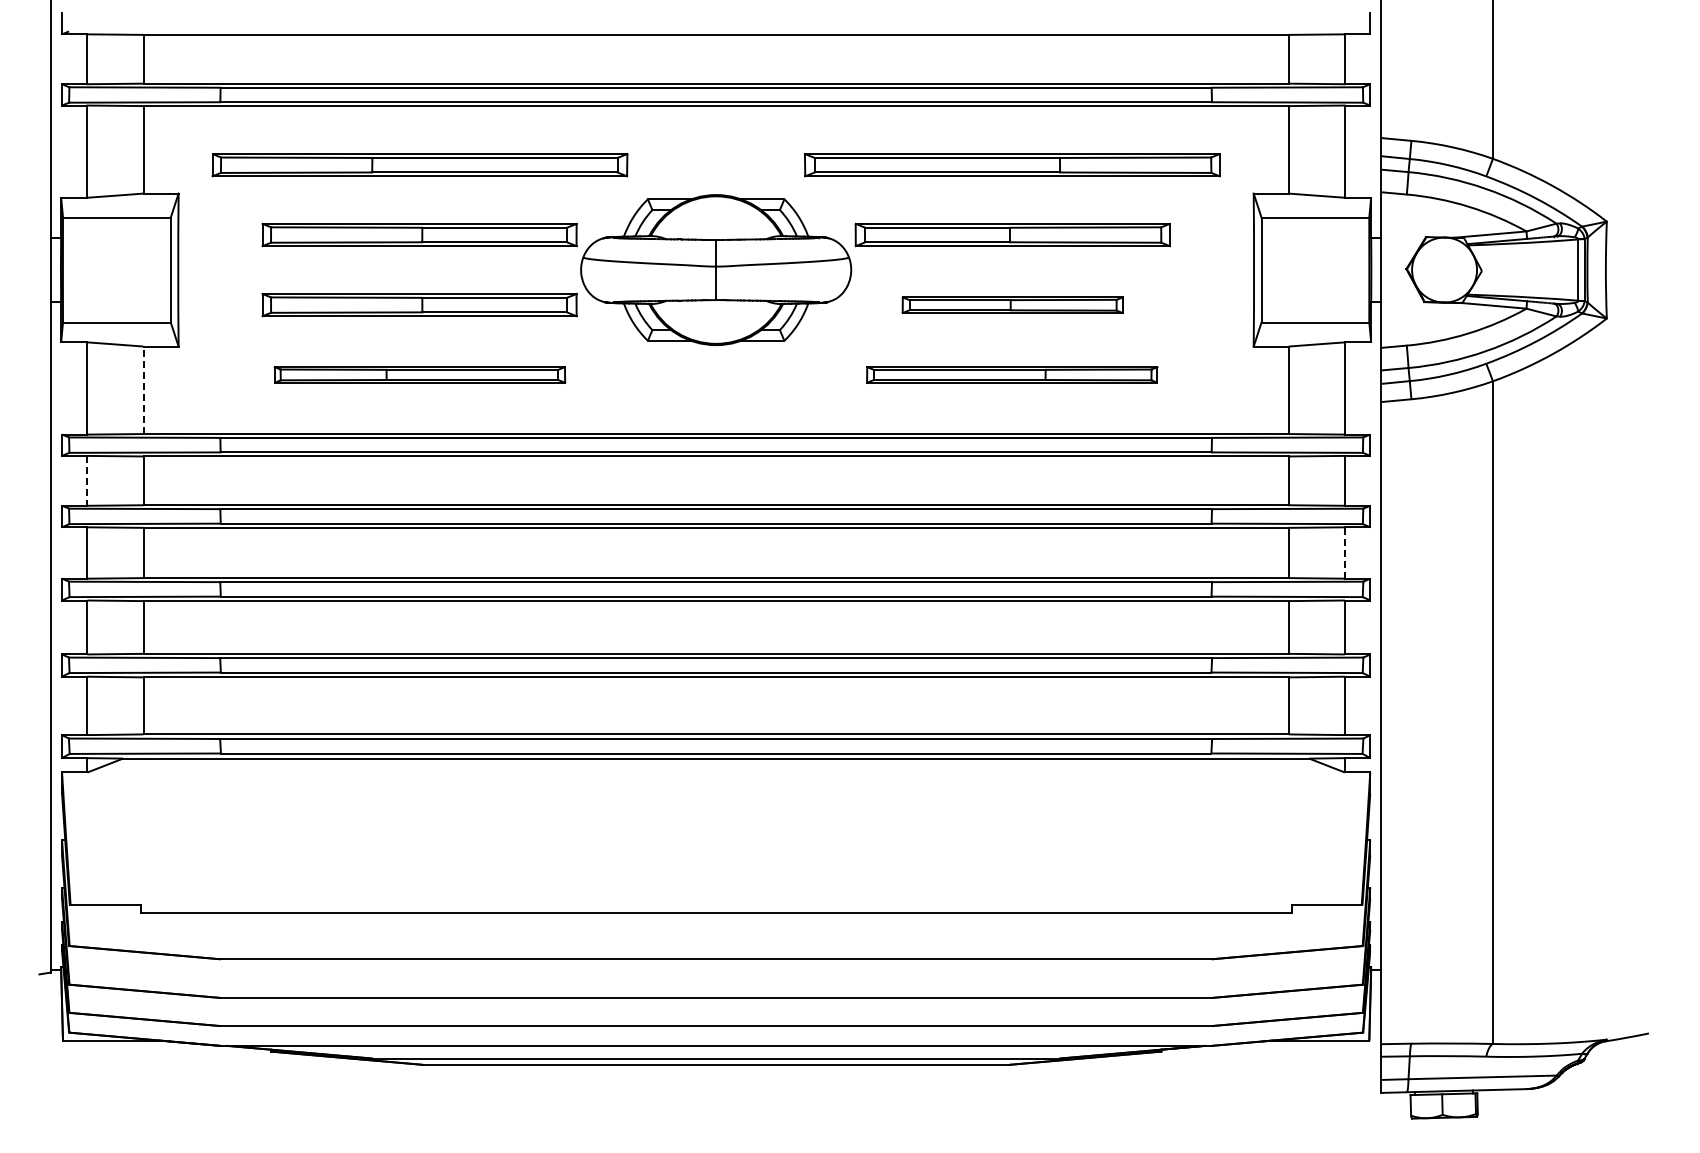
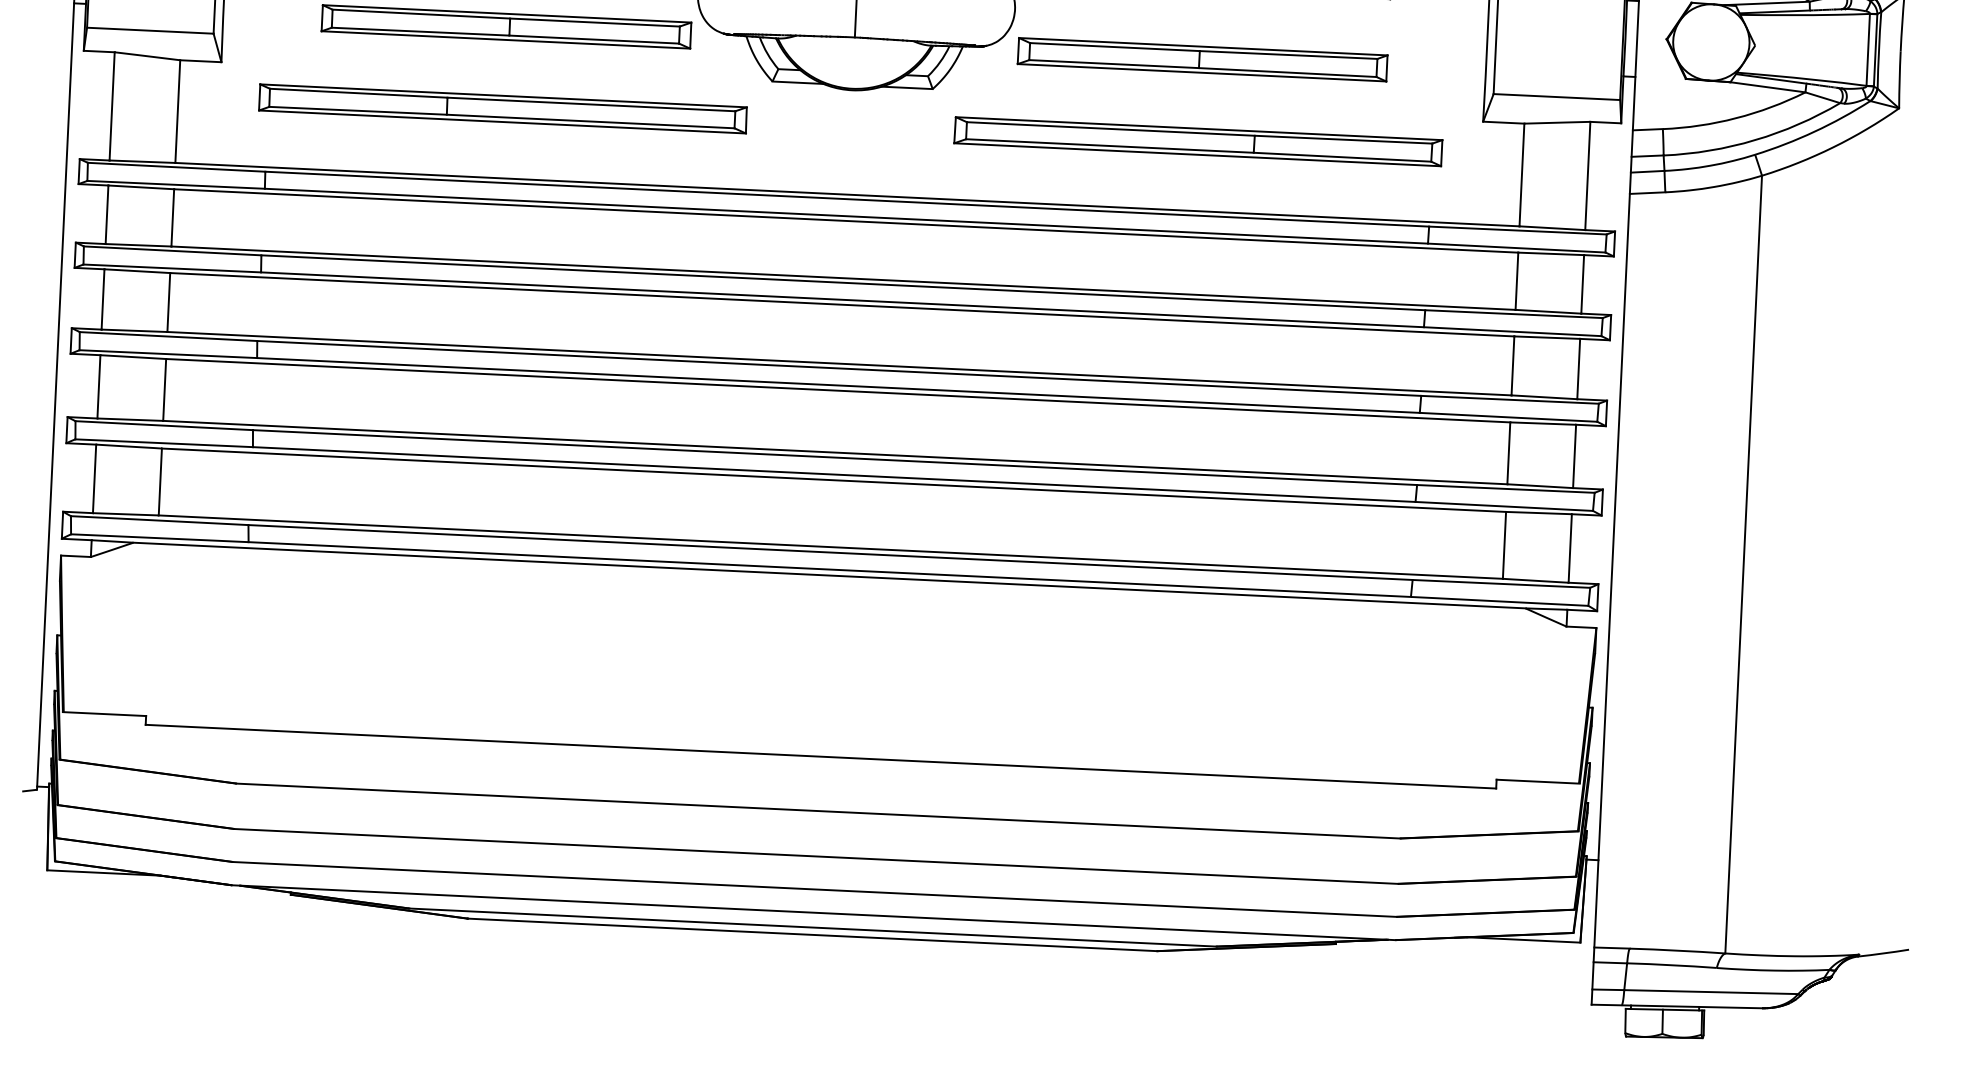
part: (1012, 305) -> (1202, 60), size x1.43
part: (419, 374) -> (502, 108), size x1.43
part: (1011, 374) -> (1197, 141), size x1.43
line: (143, 390) -> (177, 111), dashed -> solid
line: (87, 480) -> (107, 214), dashed -> solid
line: (1344, 553) -> (1578, 369), dashed -> solid

